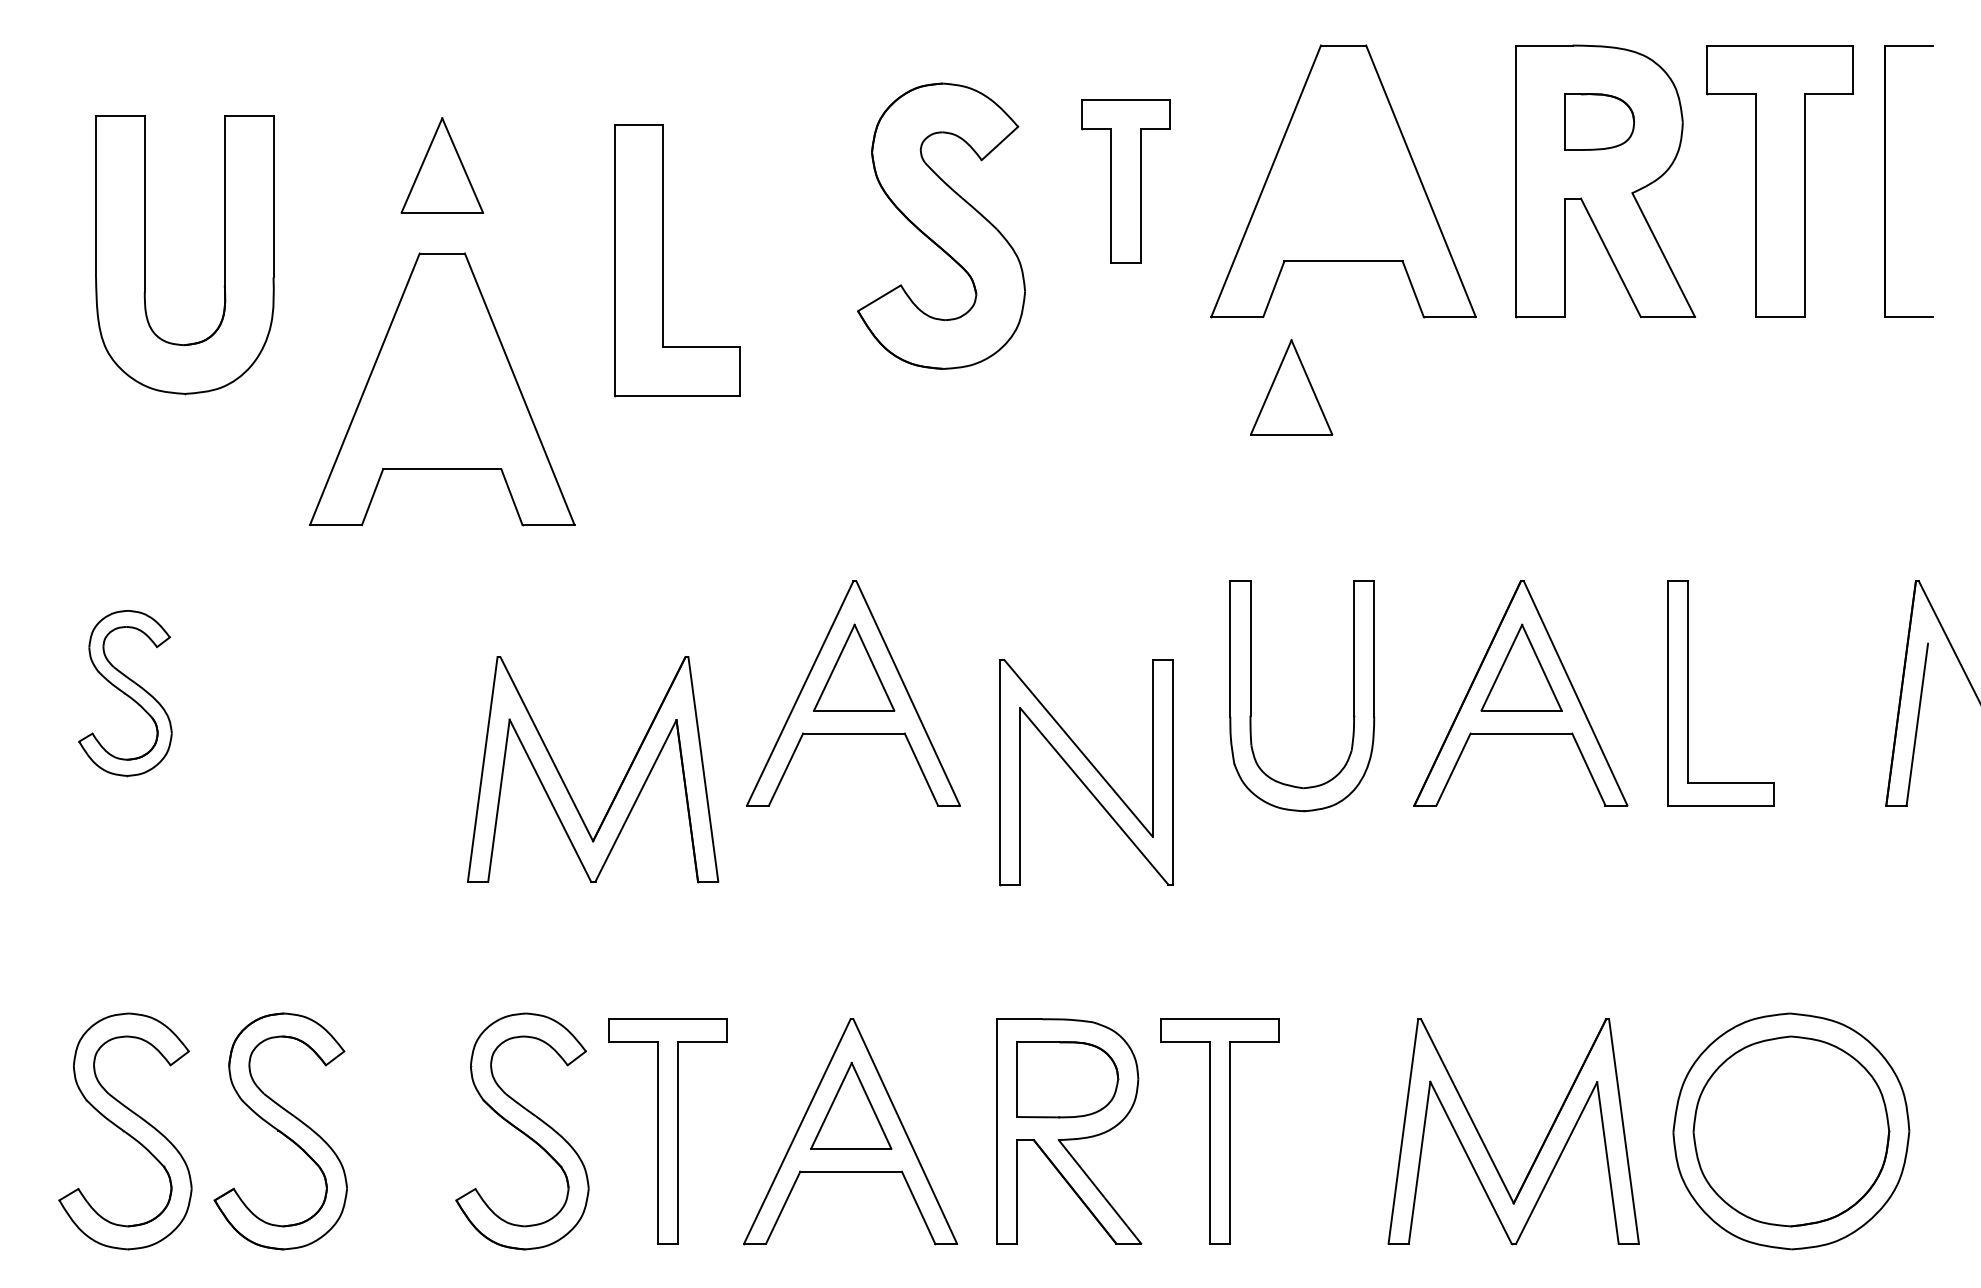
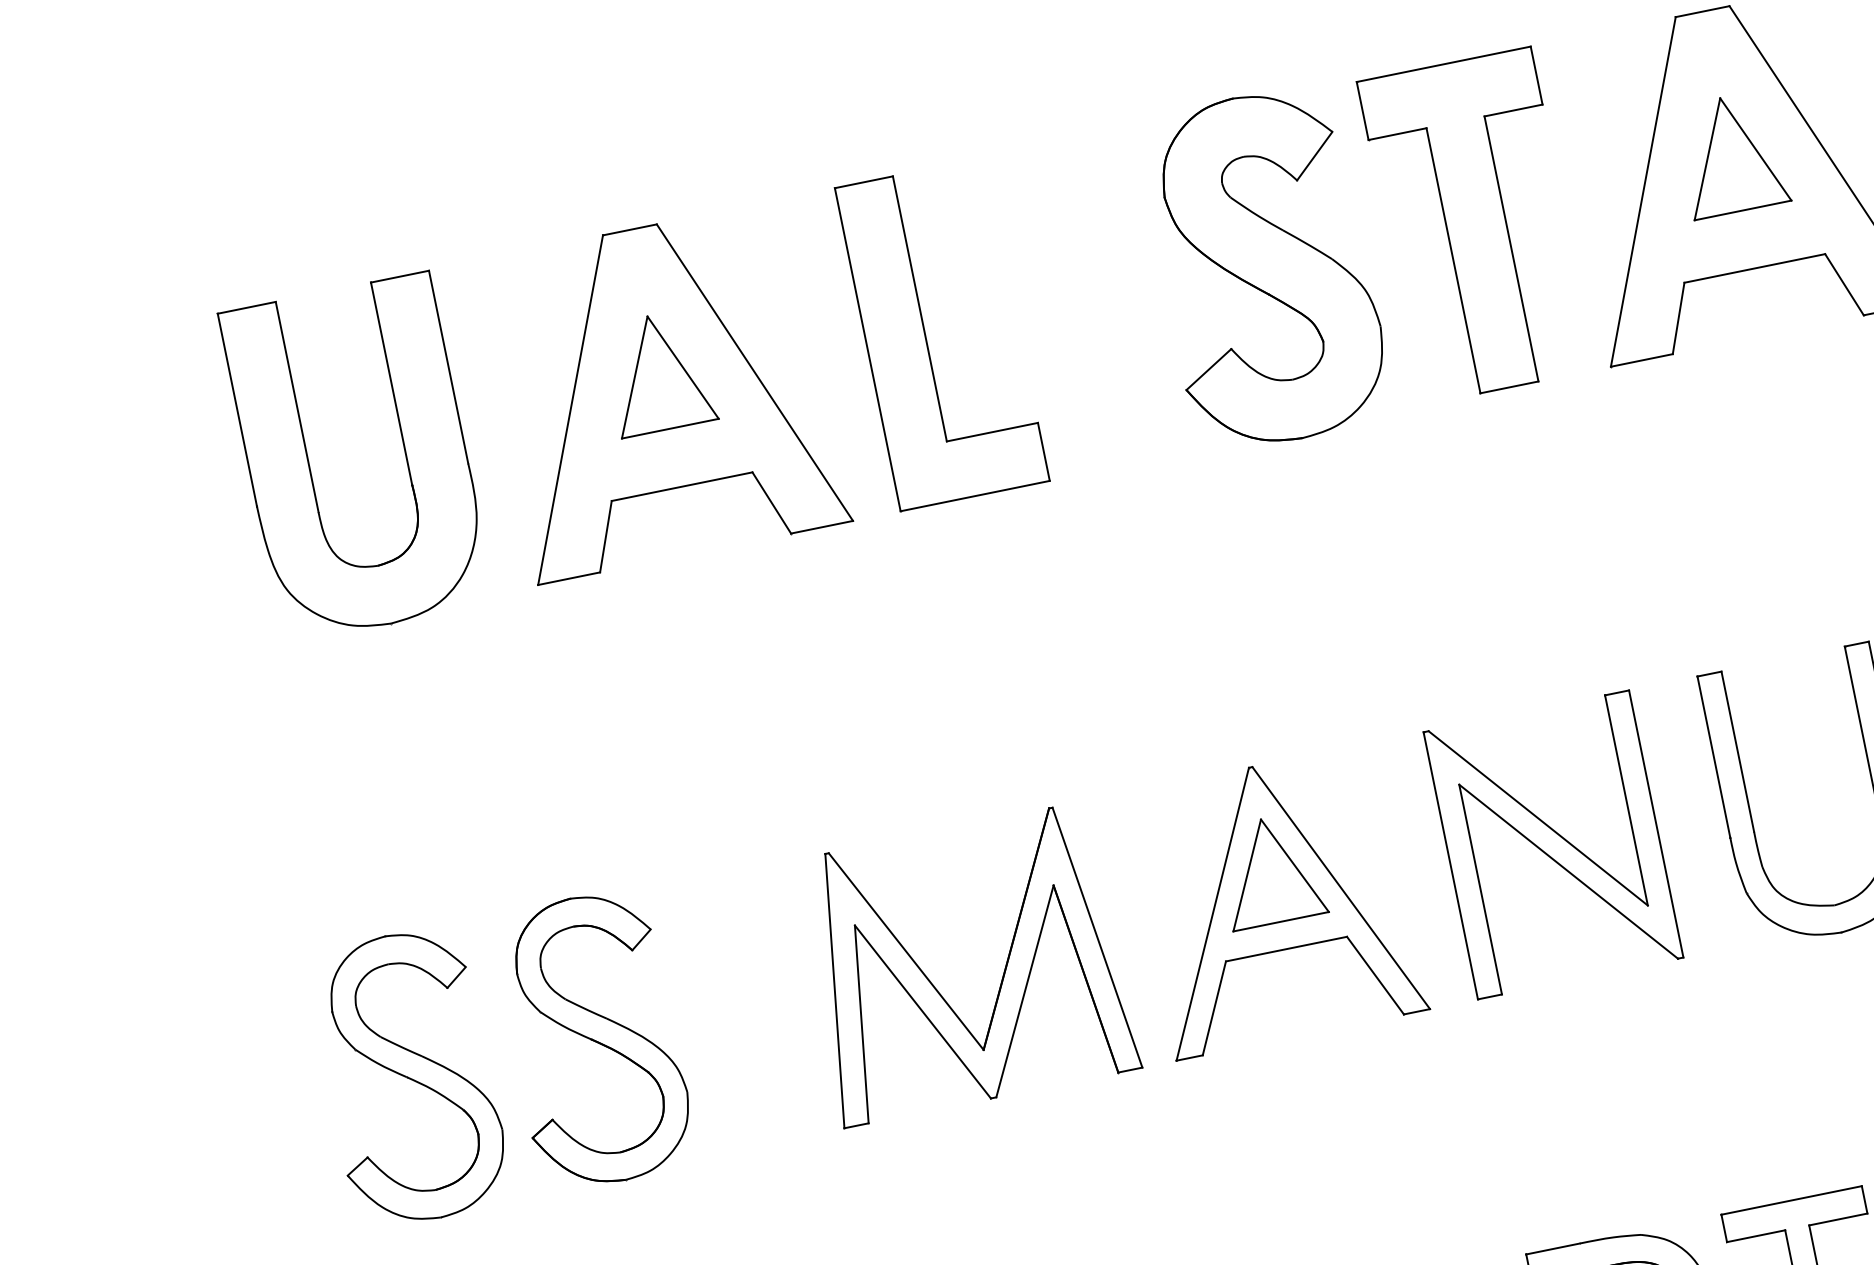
part: (1125, 181) -> (1475, 226), size x1.67
part: (941, 225) -> (1265, 267), moved
part: (145, 255) -> (310, 468), moved
part: (663, 260) -> (926, 338), moved
part: (1291, 387) -> (1731, 154), moved
part: (442, 389) -> (663, 391), moved
part: (125, 693) -> (409, 1077), size x1.43
part: (280, 693) -> (594, 1040), added
part: (1086, 772) -> (1553, 845), moved
part: (621, 782) -> (1003, 973), moved

